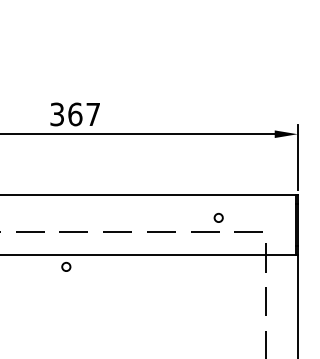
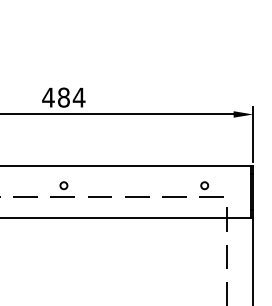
text: (74, 114) -> (63, 97), 367 -> 484
circle: (218, 217) -> (204, 185), moved
circle: (66, 266) -> (64, 185), moved

